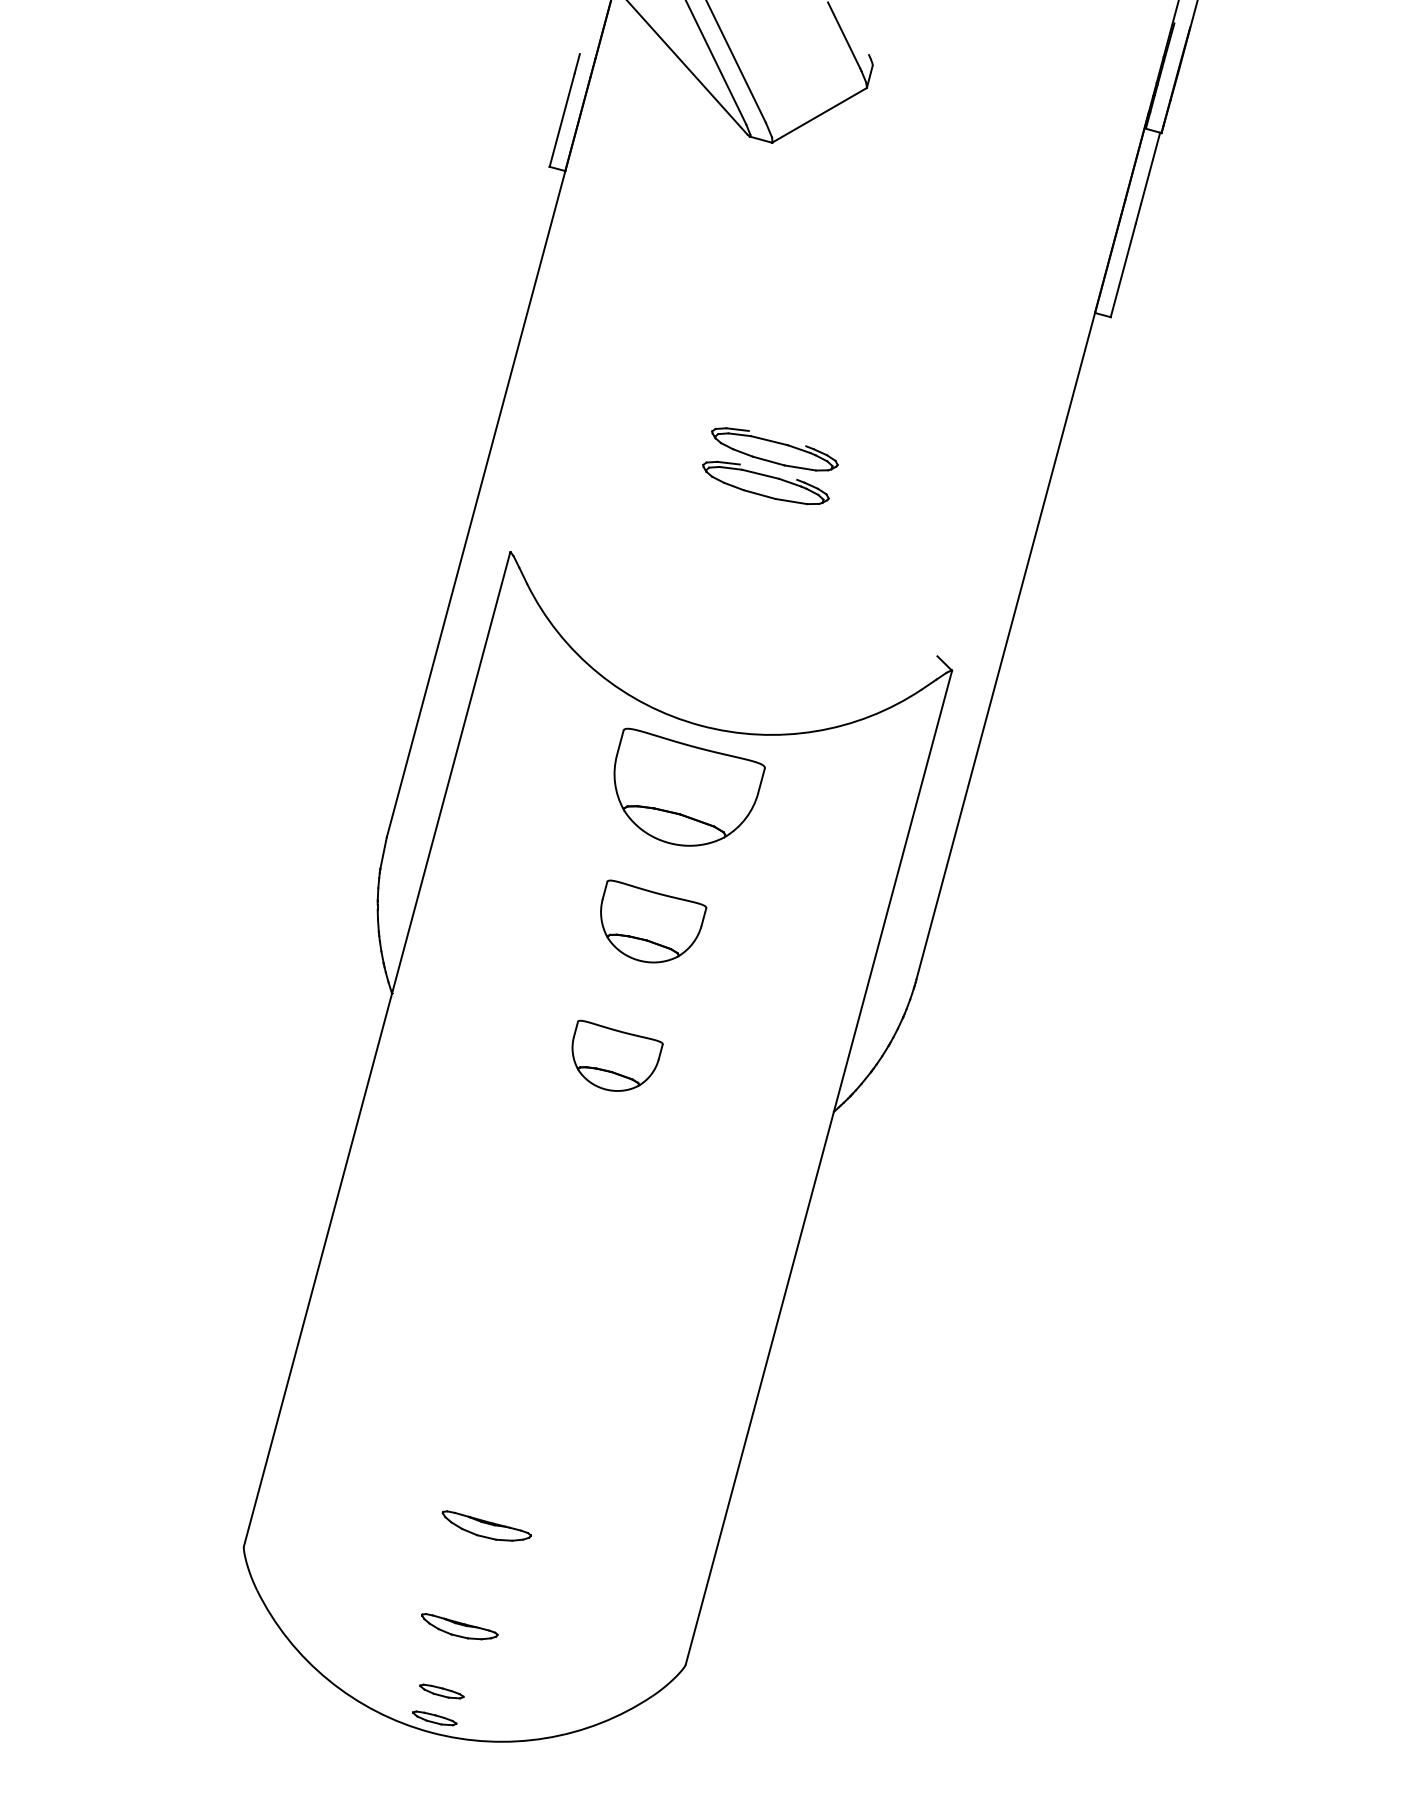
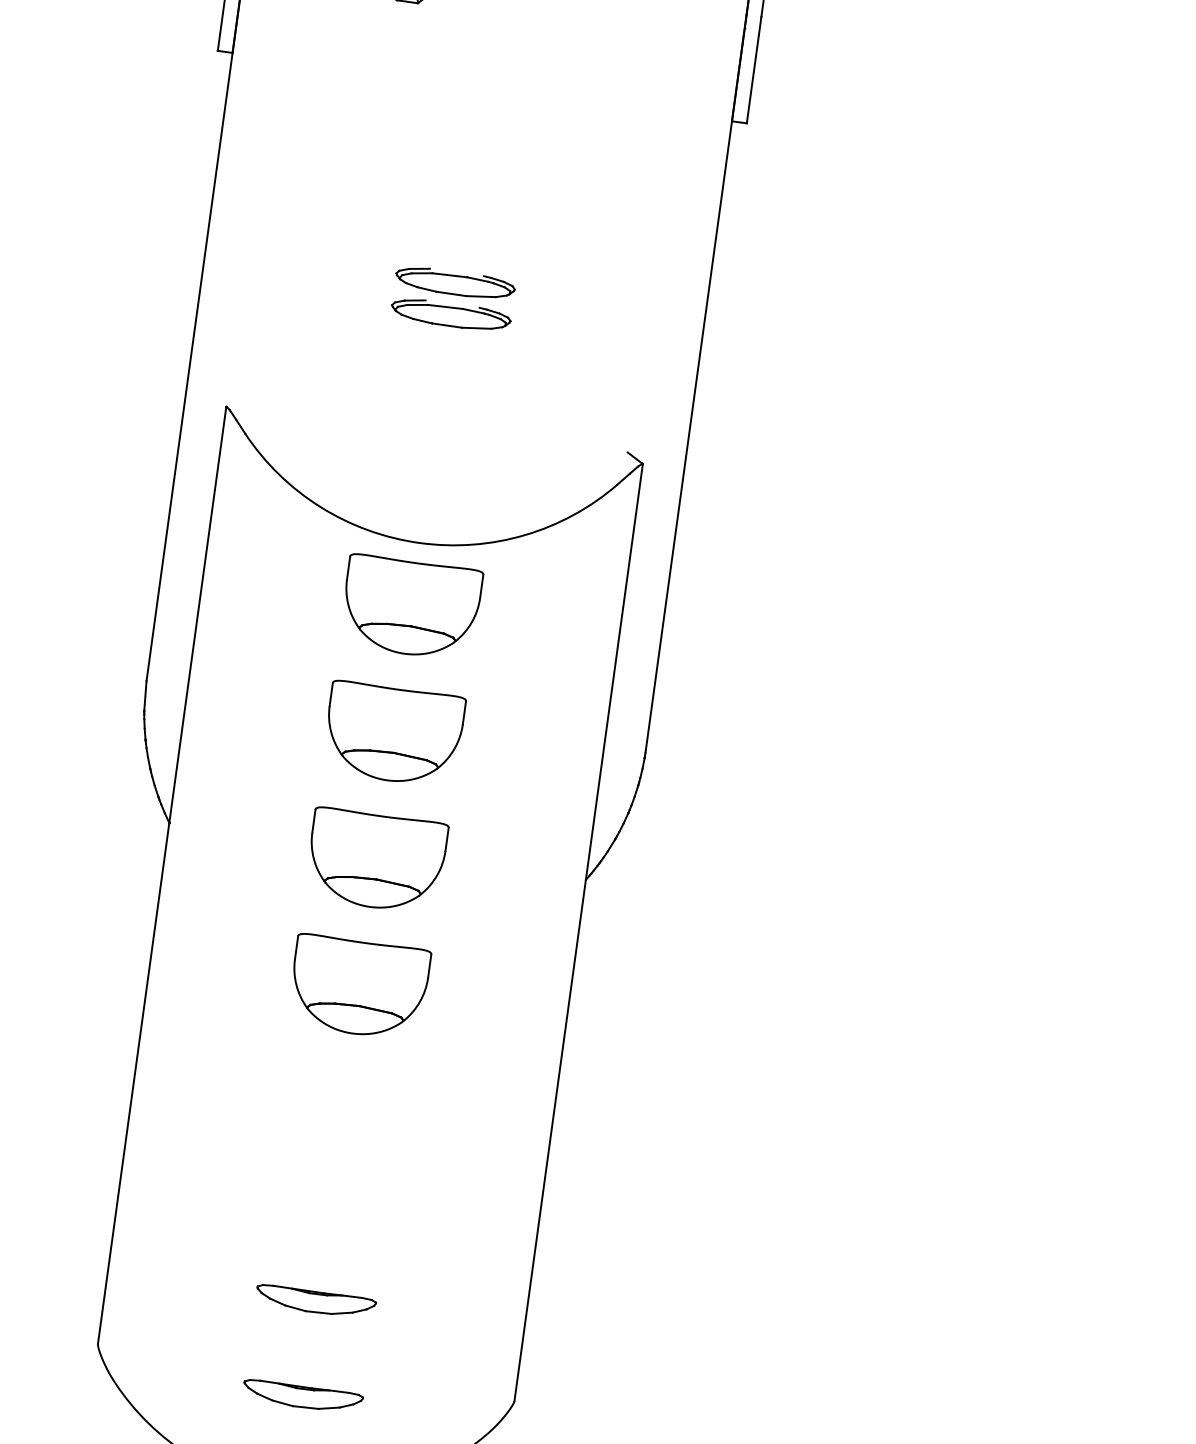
part: (653, 921) -> (399, 727), size x1.43
part: (617, 1055) -> (382, 853), size x1.67
part: (581, 1189) -> (364, 979), added
part: (486, 1525) -> (316, 1297), size x1.43
part: (459, 1626) -> (303, 1392), size x1.67

